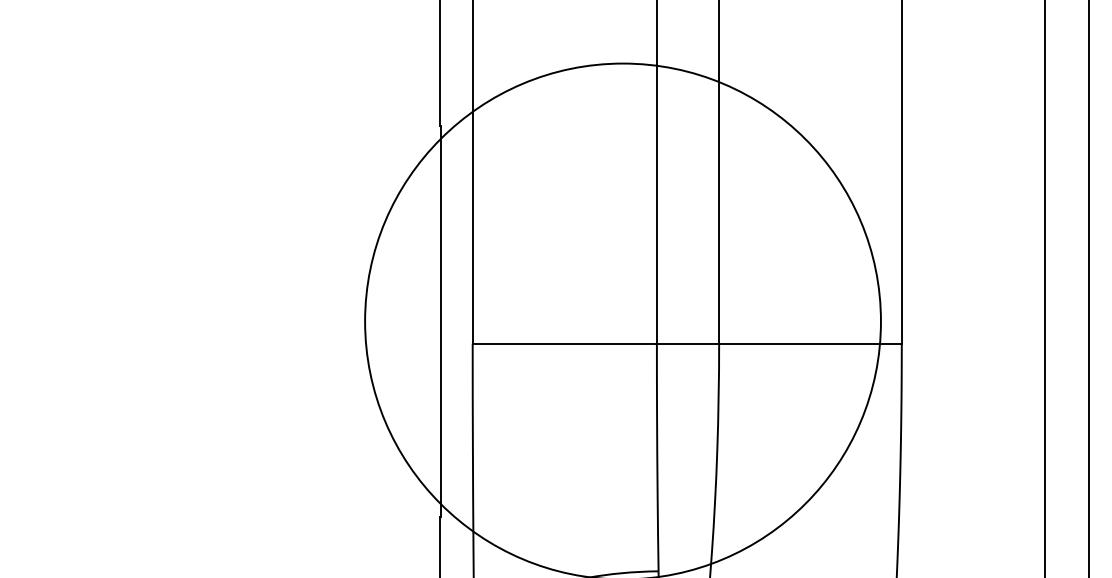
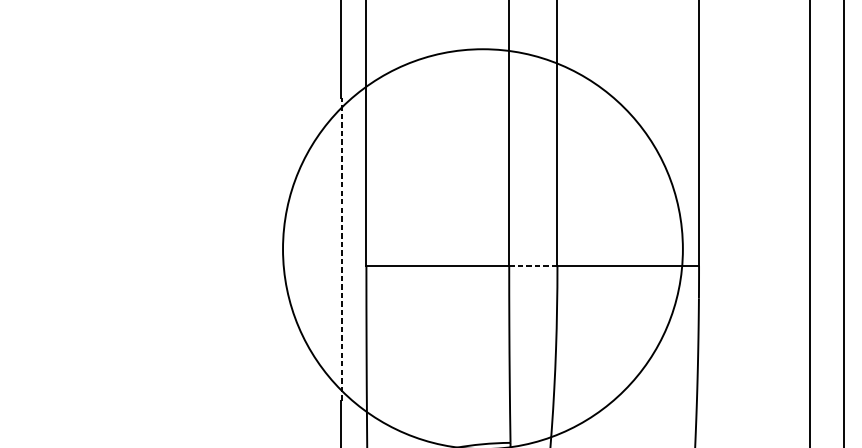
line: (440, 321) -> (341, 249), solid -> dashed
line: (688, 343) -> (533, 266), solid -> dashed

